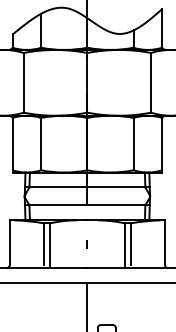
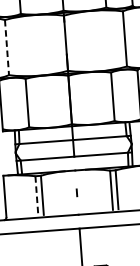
line: (23, 82) -> (6, 47), solid -> dashed
line: (44, 244) -> (37, 195), solid -> dashed

